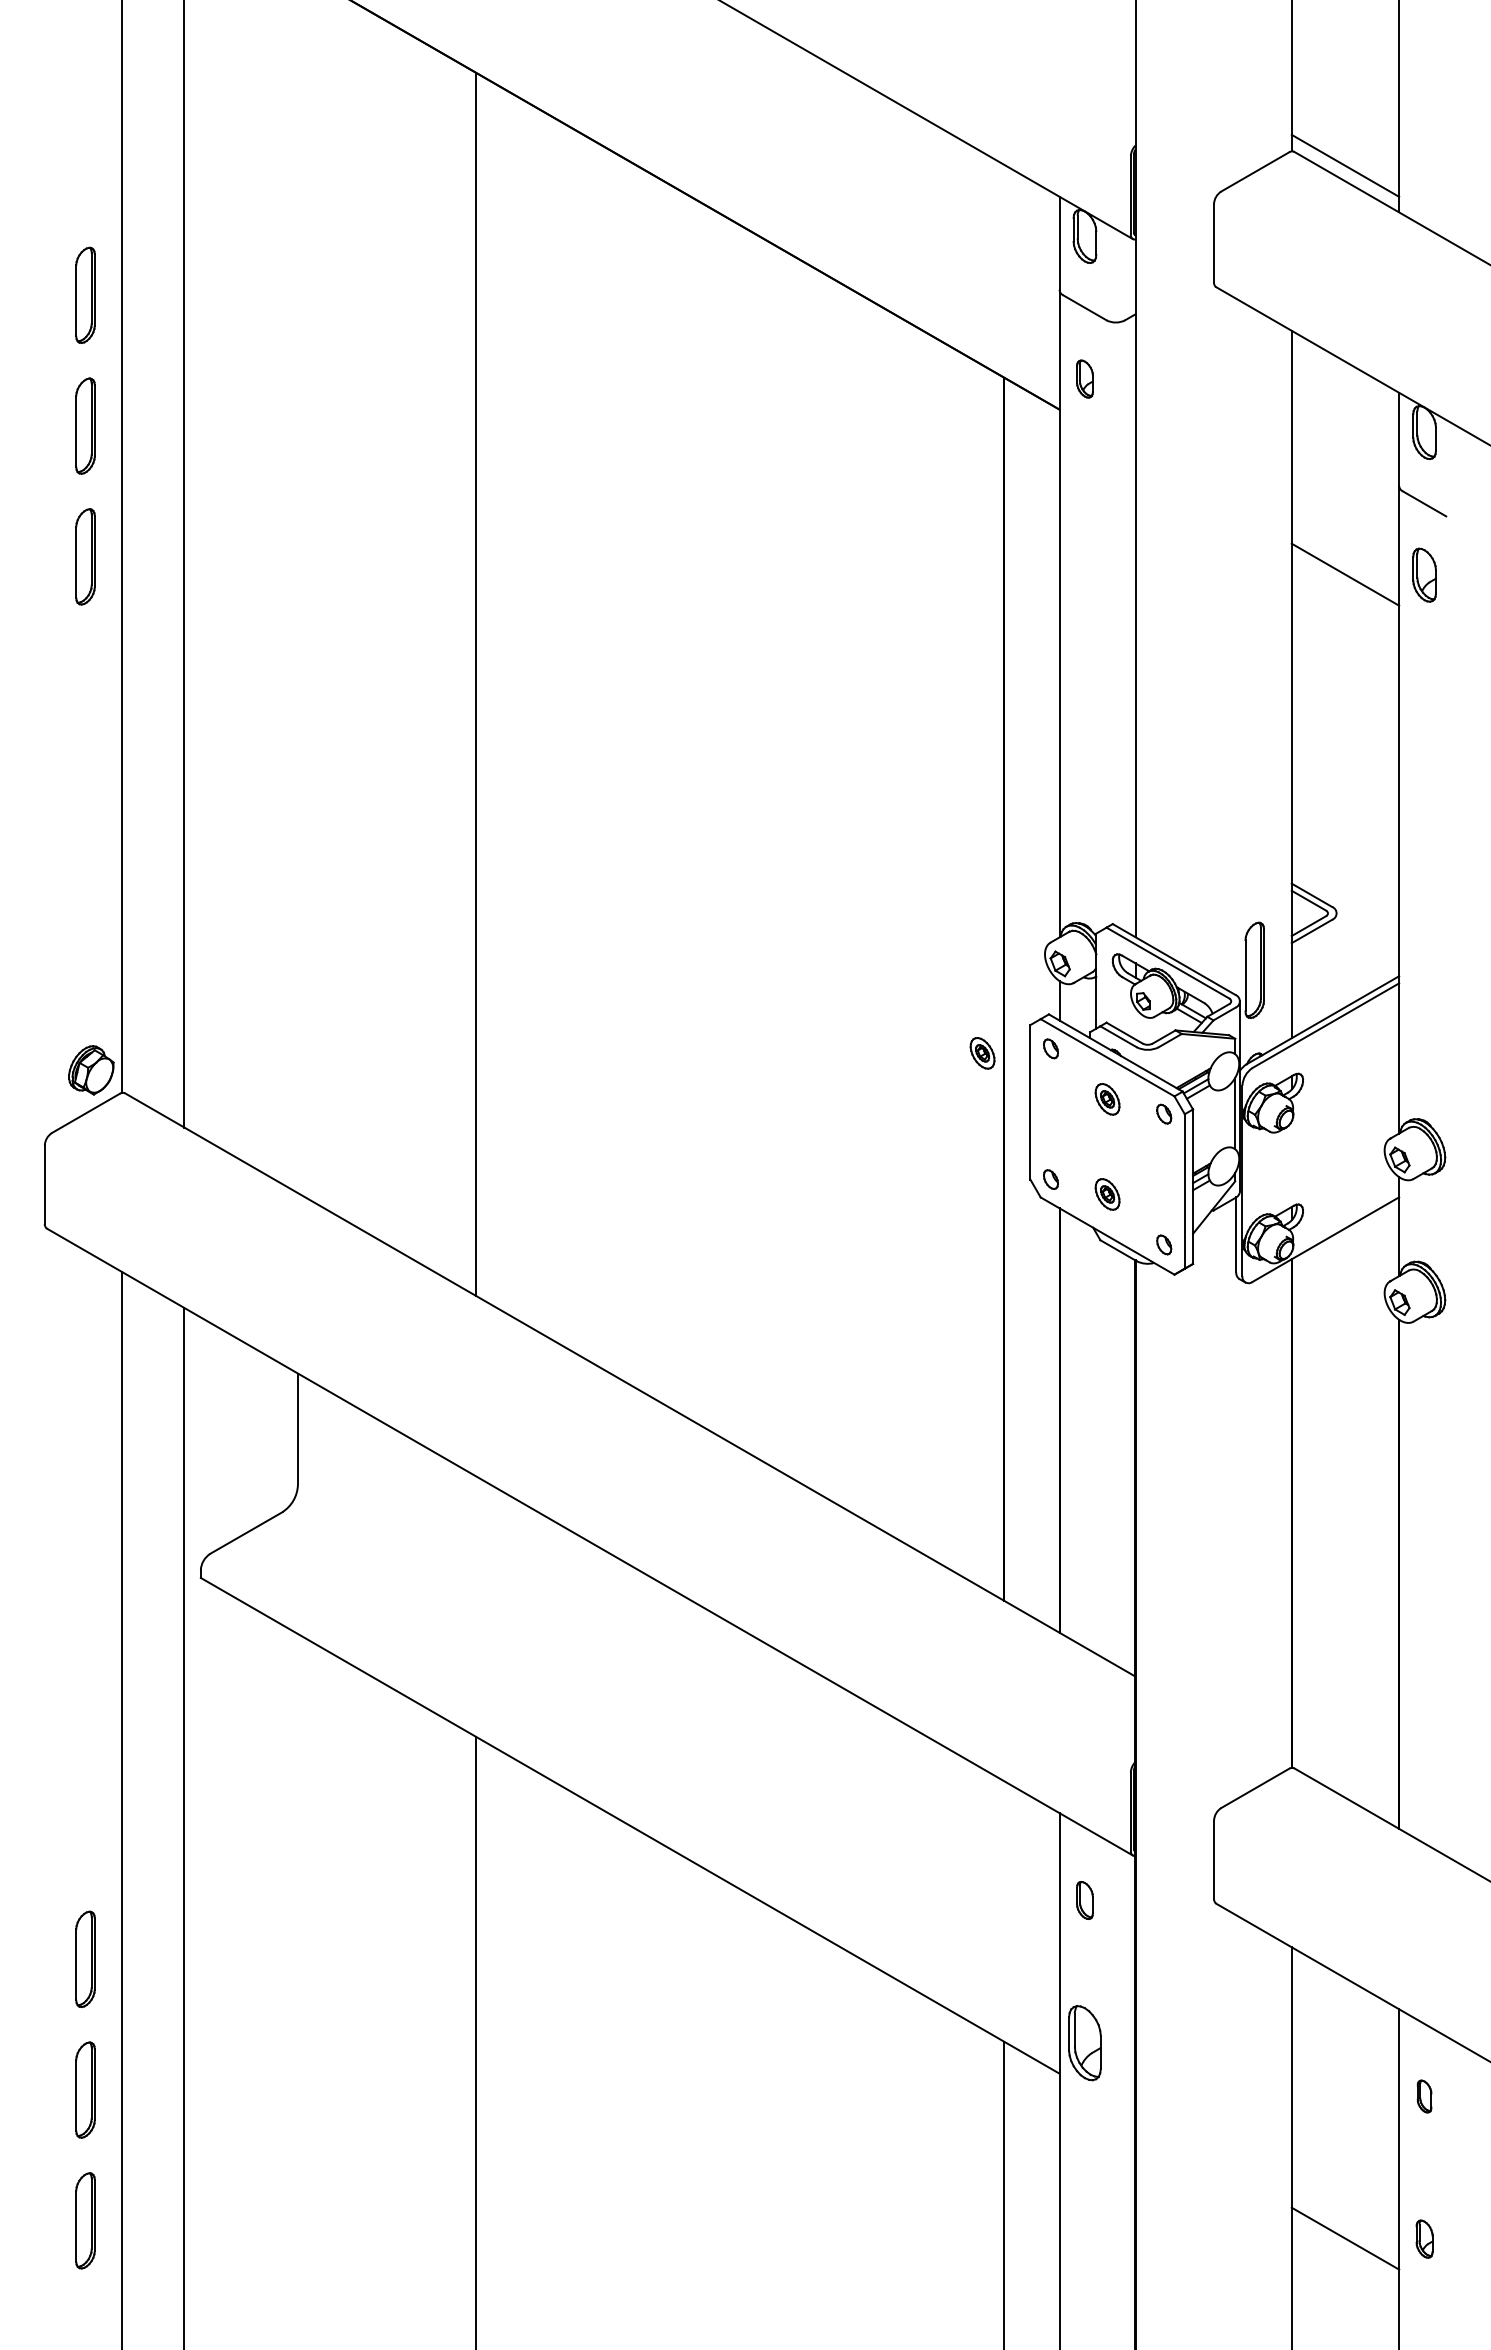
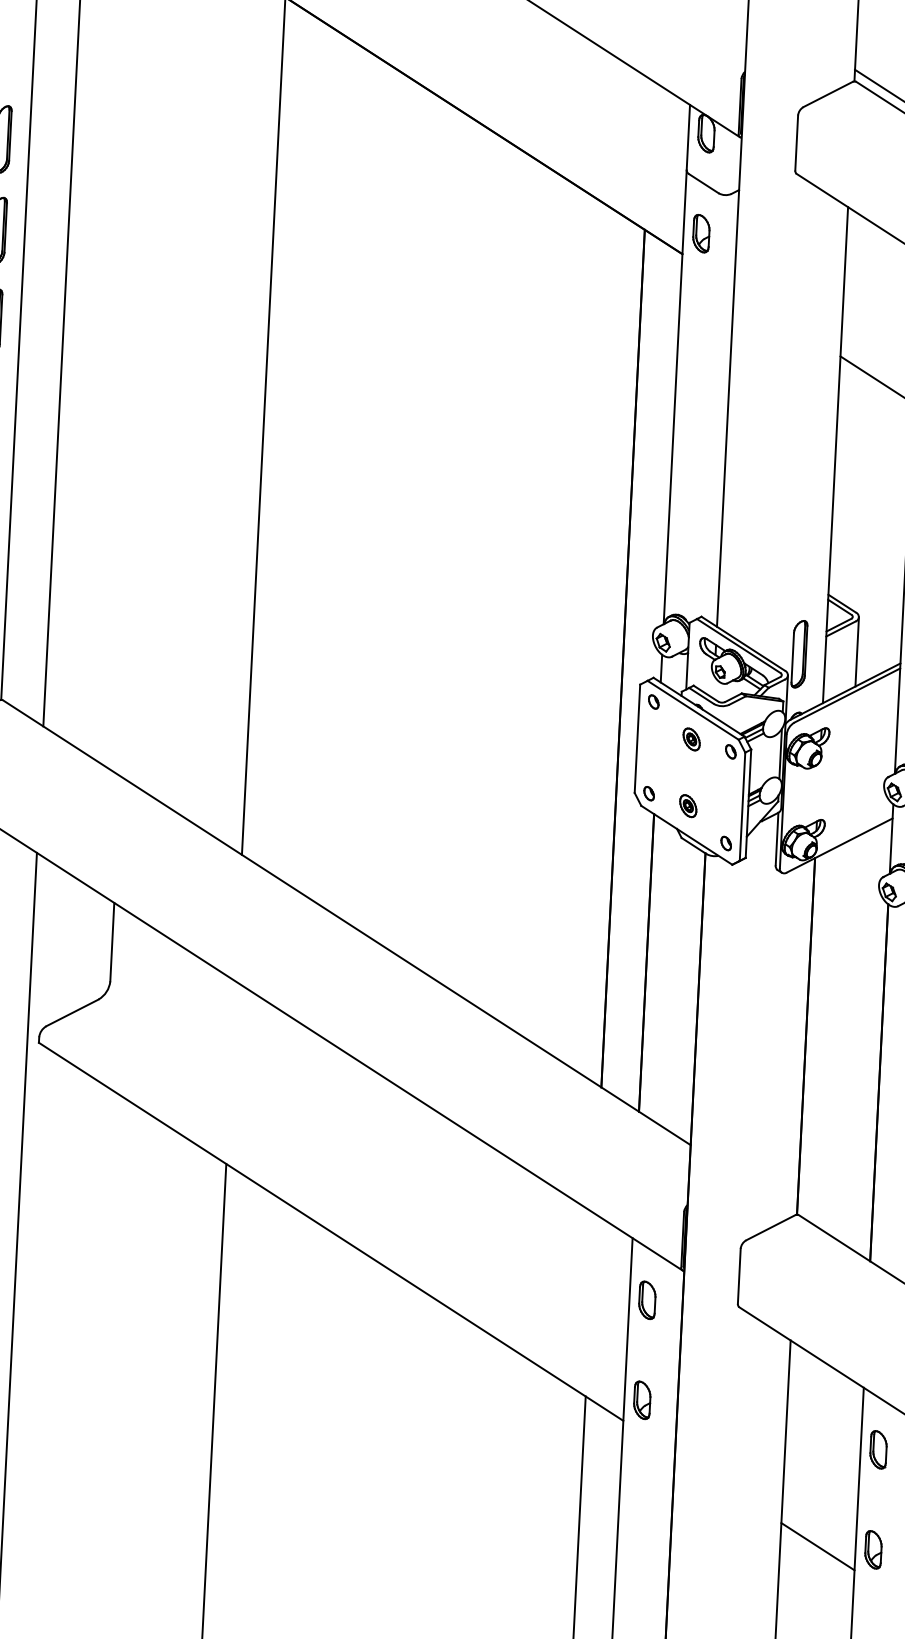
part: (1084, 378) -> (701, 233), size x1.43
line: (1336, 962) -> (857, 651), added
part: (982, 1053) -> (605, 702), removed
part: (1084, 1900) -> (647, 1300), size x1.43
part: (1084, 2042) -> (641, 1399), size x0.71
part: (1424, 2096) -> (878, 1449), size x1.67
part: (1424, 2238) -> (873, 1549), size x1.43

